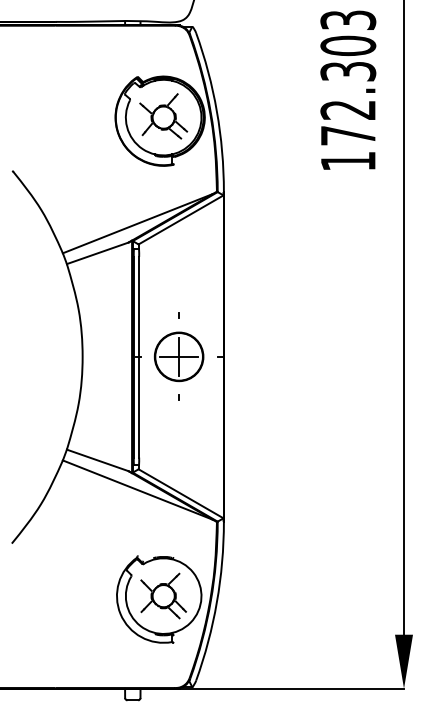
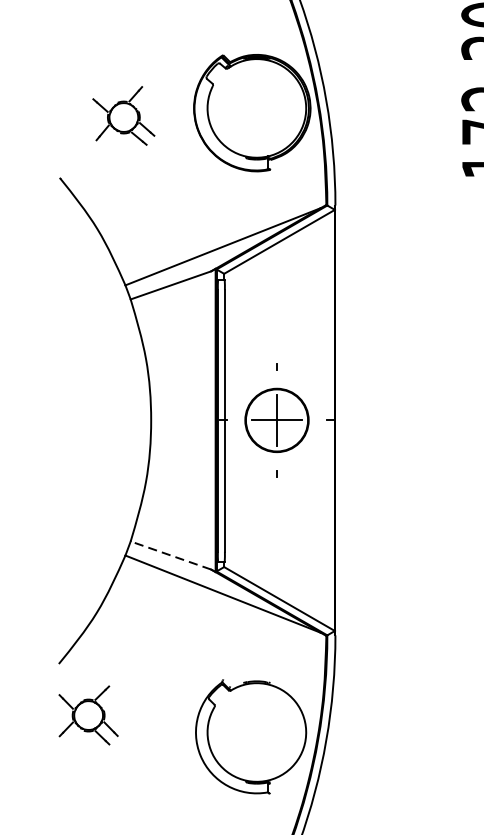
part: (163, 116) -> (123, 116), moved
line: (97, 460) -> (170, 555), solid -> dashed
part: (163, 595) -> (88, 714), moved

